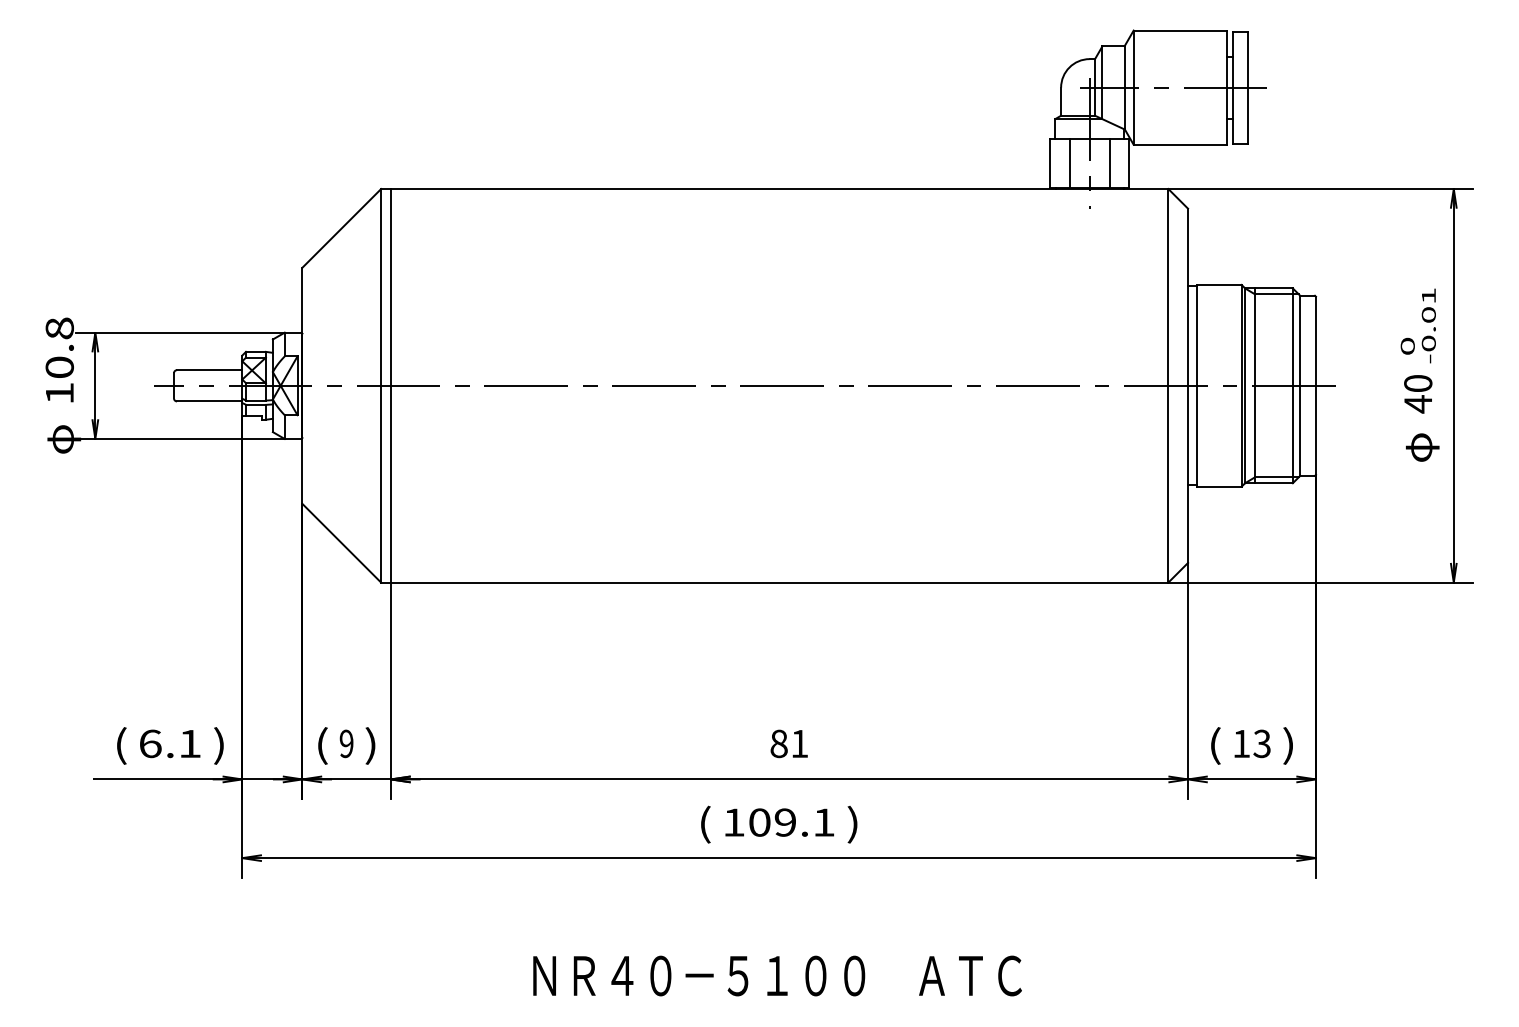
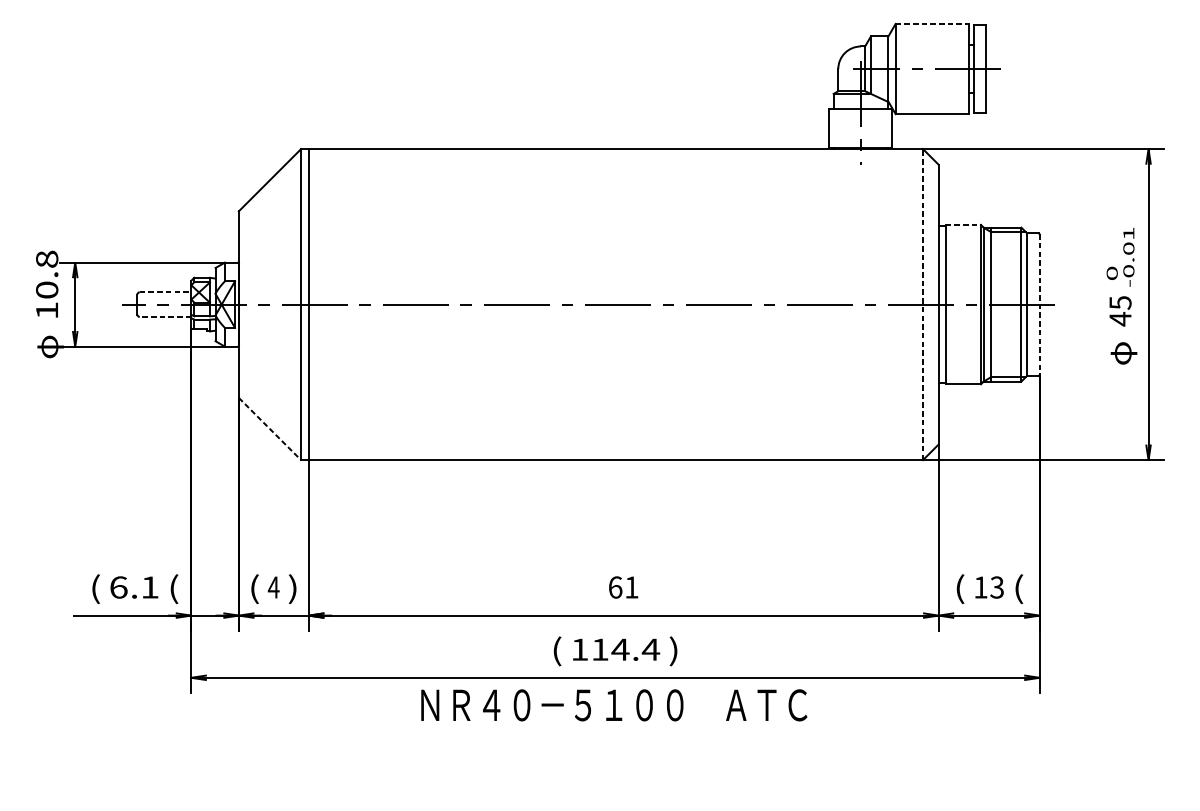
line: (1180, 30) -> (932, 23), solid -> dashed
line: (1069, 163) -> (844, 128), removed
line: (1109, 163) -> (876, 128), removed
line: (1219, 284) -> (963, 224), solid -> dashed
line: (209, 370) -> (165, 292), solid -> dashed
text: (1418, 383) -> (1120, 302), 40 -> 45
line: (1168, 385) -> (923, 304), solid -> dashed
line: (1315, 386) -> (1039, 305), solid -> dashed
line: (209, 401) -> (165, 317), solid -> dashed
line: (341, 543) -> (269, 429), solid -> dashed
text: (346, 743) -> (273, 587), 9 -> 4
text: (778, 743) -> (615, 587), 81 -> 61
text: (219, 745) -> (173, 588), ) -> (
text: (1288, 745) -> (1017, 588), ) -> (
text: (792, 822) -> (626, 649), 109.1 -> 114.4
text: (777, 975) -> (614, 704), moved

